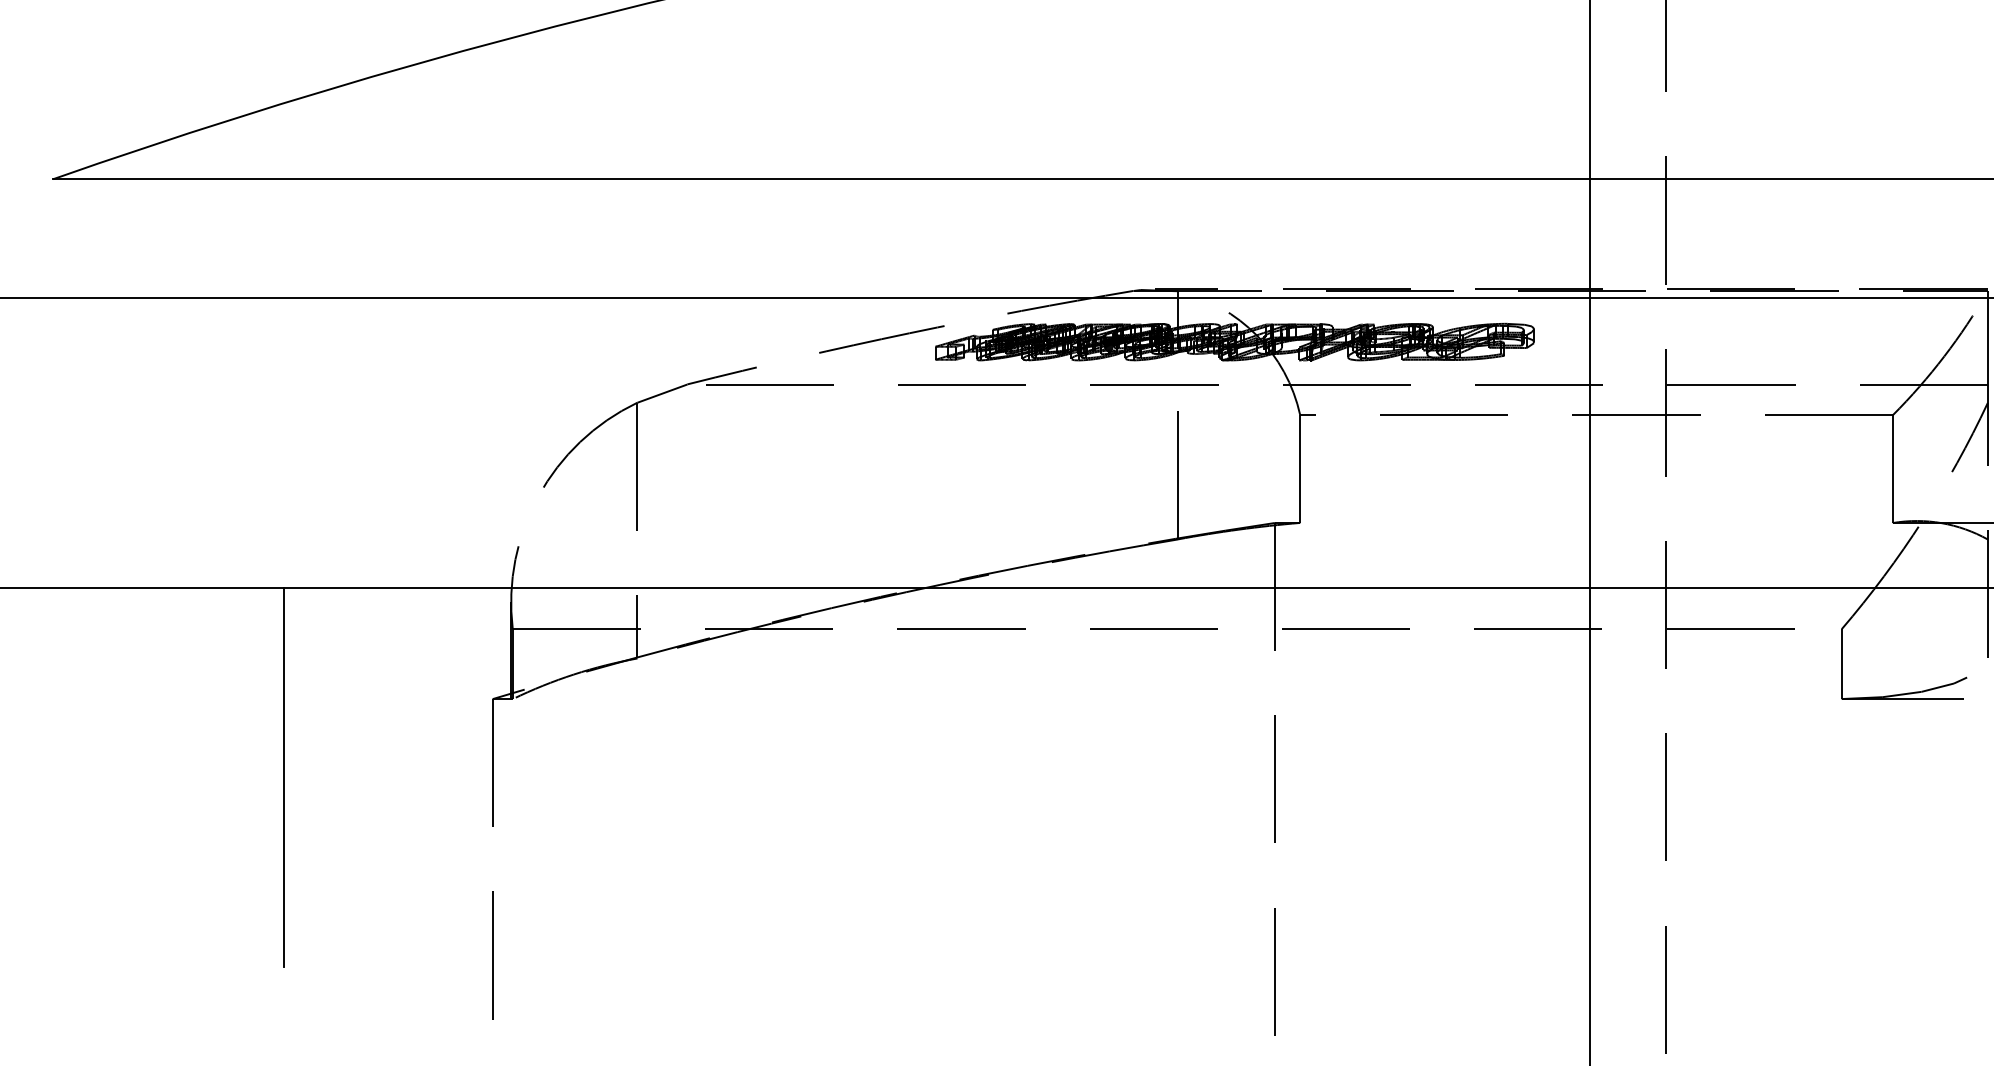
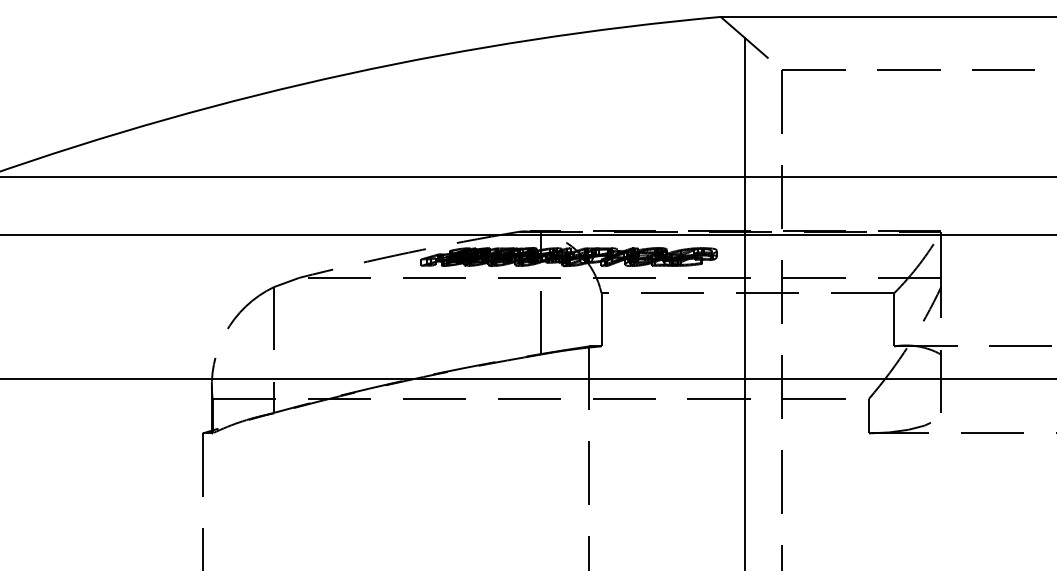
line: (283, 776) -> (99, 471), removed

